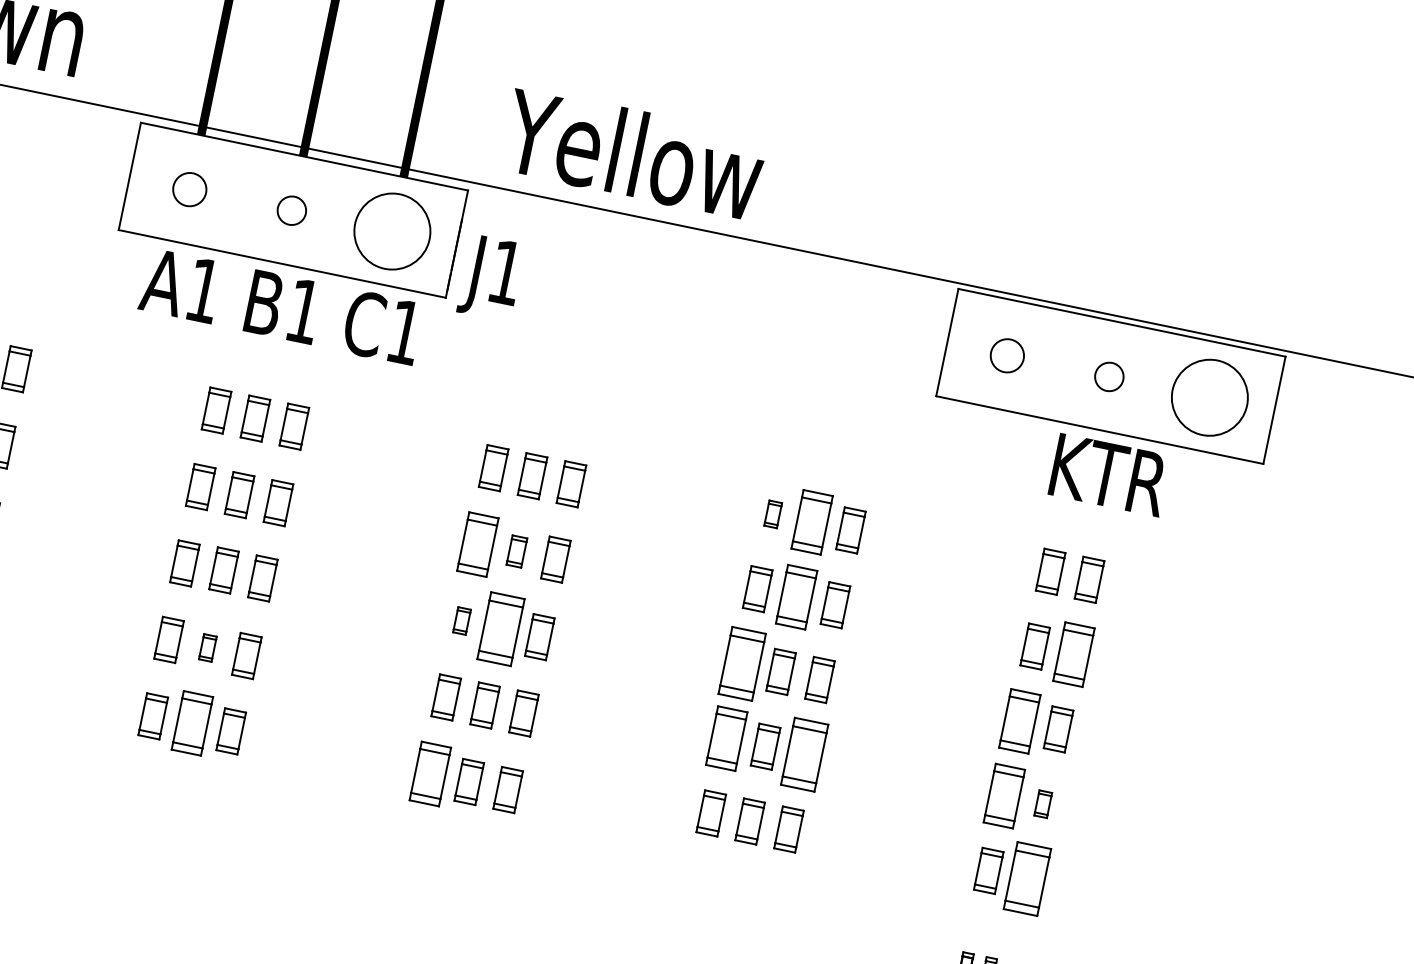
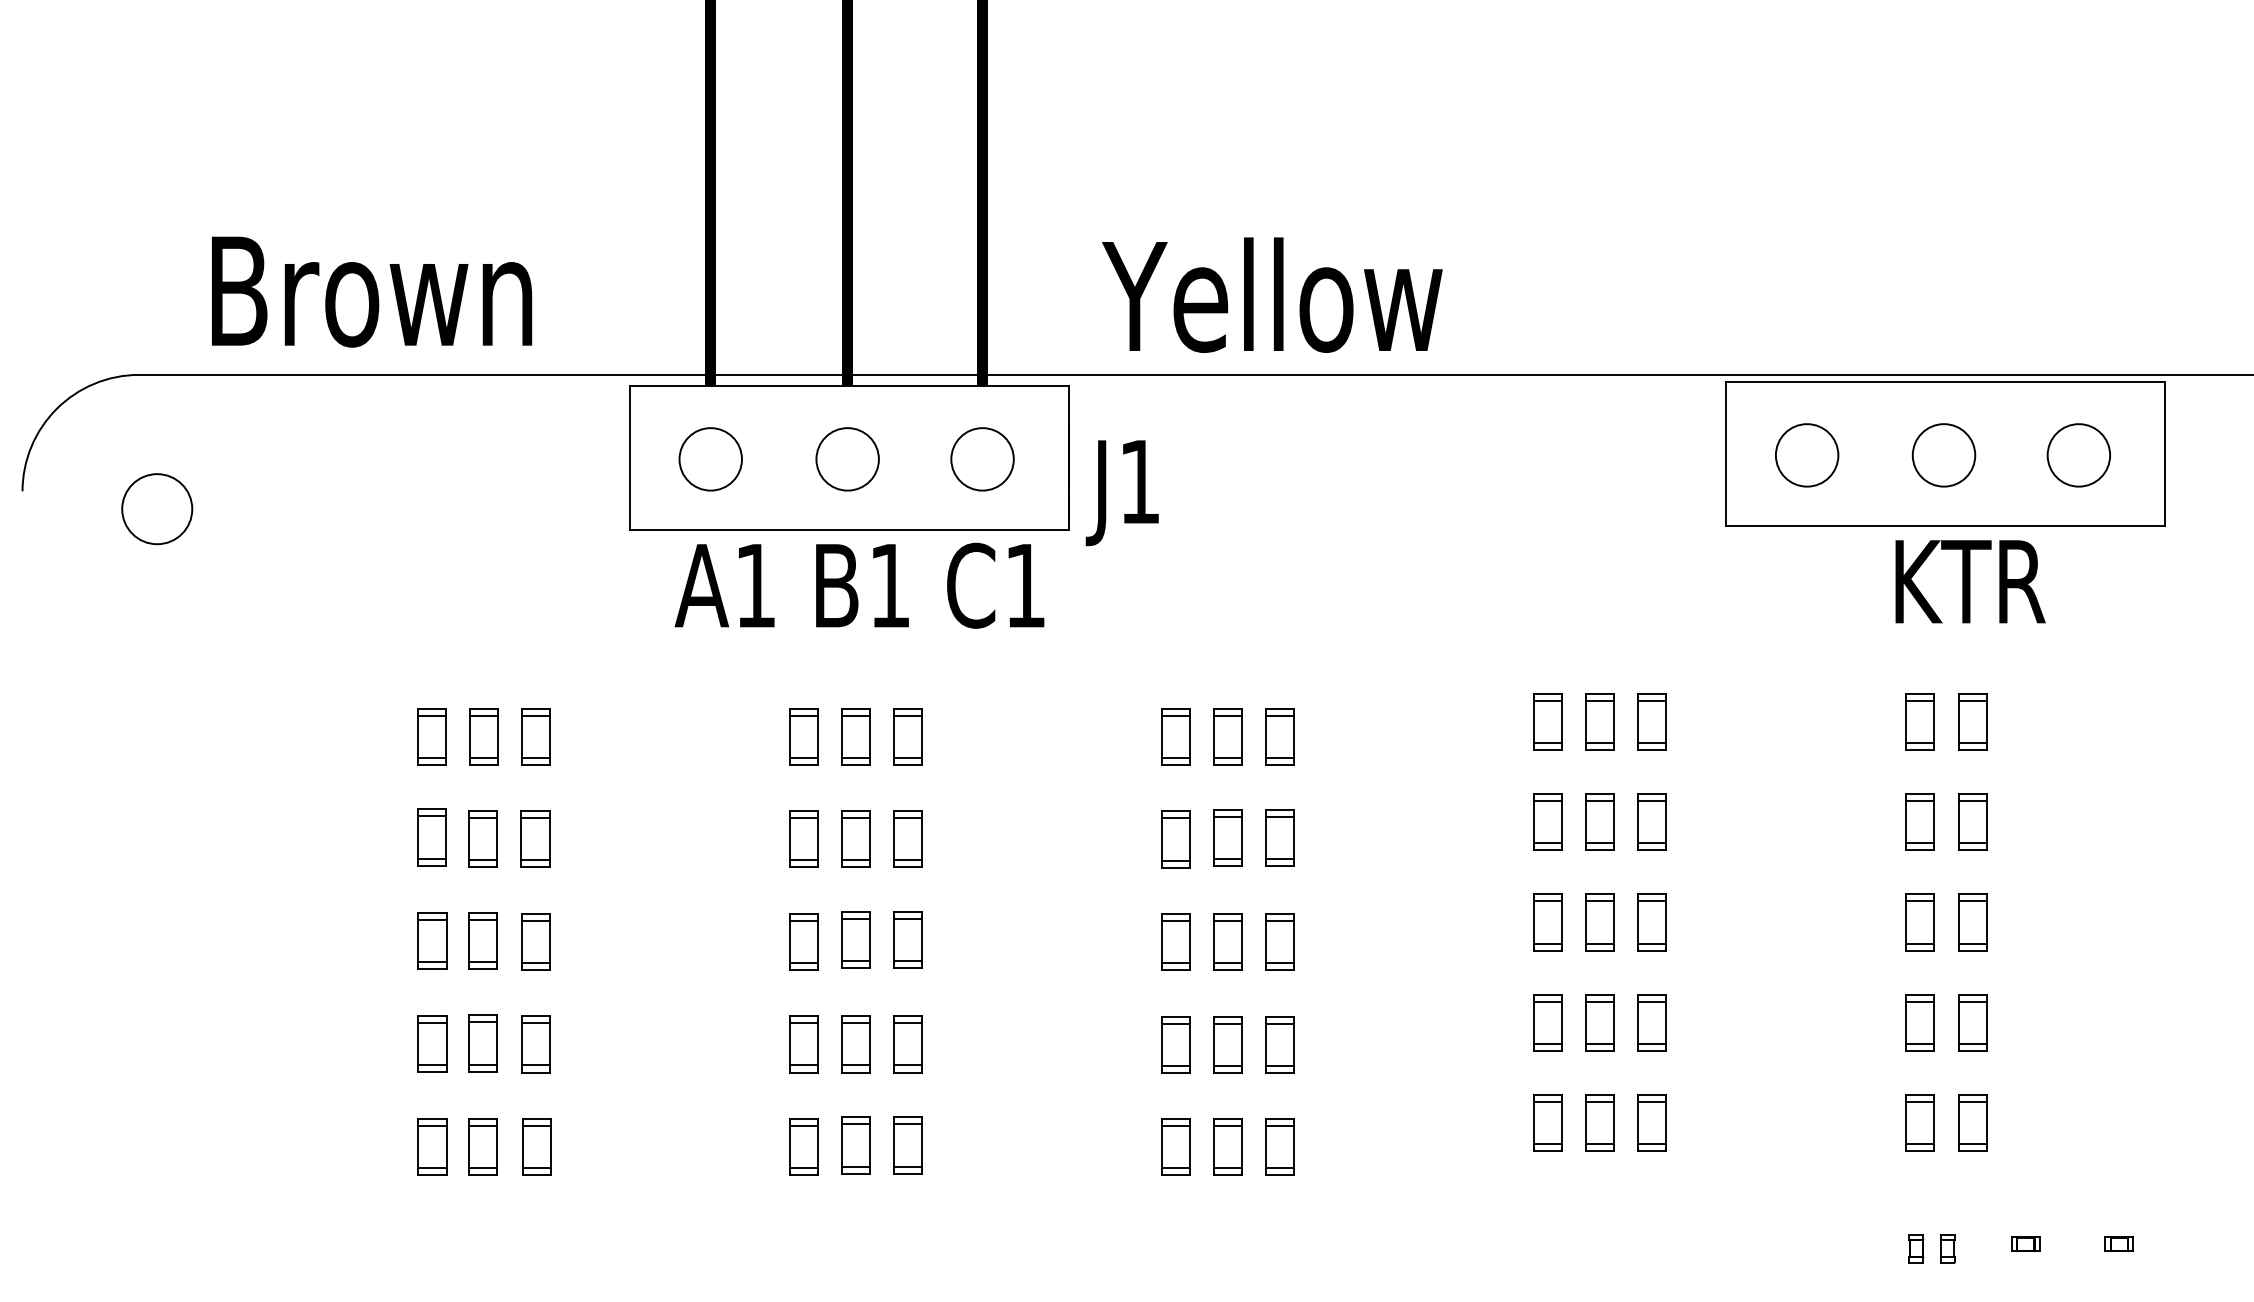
circle: (189, 189) -> (710, 459), size x1.43
circle: (291, 210) -> (847, 459), size x1.67
circle: (392, 231) -> (982, 459), size x0.62
circle: (1006, 355) -> (1806, 455), size x1.43
circle: (1108, 376) -> (1943, 455), size x1.67
circle: (1209, 397) -> (2078, 455), size x0.62
part: (772, 514) -> (1547, 721), size x1.67
part: (811, 522) -> (1599, 721), size x0.71
part: (477, 544) -> (1175, 839), size x0.71
part: (516, 551) -> (1227, 837), size x1.43
part: (796, 596) -> (1599, 821), size x0.71
part: (461, 620) -> (1175, 941), size x1.67
part: (500, 628) -> (1227, 941), size x0.62
part: (207, 647) -> (855, 1044), size x1.67
part: (1074, 654) -> (1972, 821), size x0.71
part: (741, 663) -> (1547, 922), size x0.62
part: (1019, 721) -> (1919, 922), size x0.71
part: (191, 723) -> (855, 1145), size x0.71
part: (726, 738) -> (1547, 1022), size x0.71
part: (803, 754) -> (1651, 1022), size x0.62
part: (430, 773) -> (1175, 1146), size x0.71
part: (1003, 795) -> (1919, 1022), size x0.71
part: (1043, 803) -> (1972, 1022), size x1.67
part: (1027, 878) -> (1972, 1122), size x0.62

